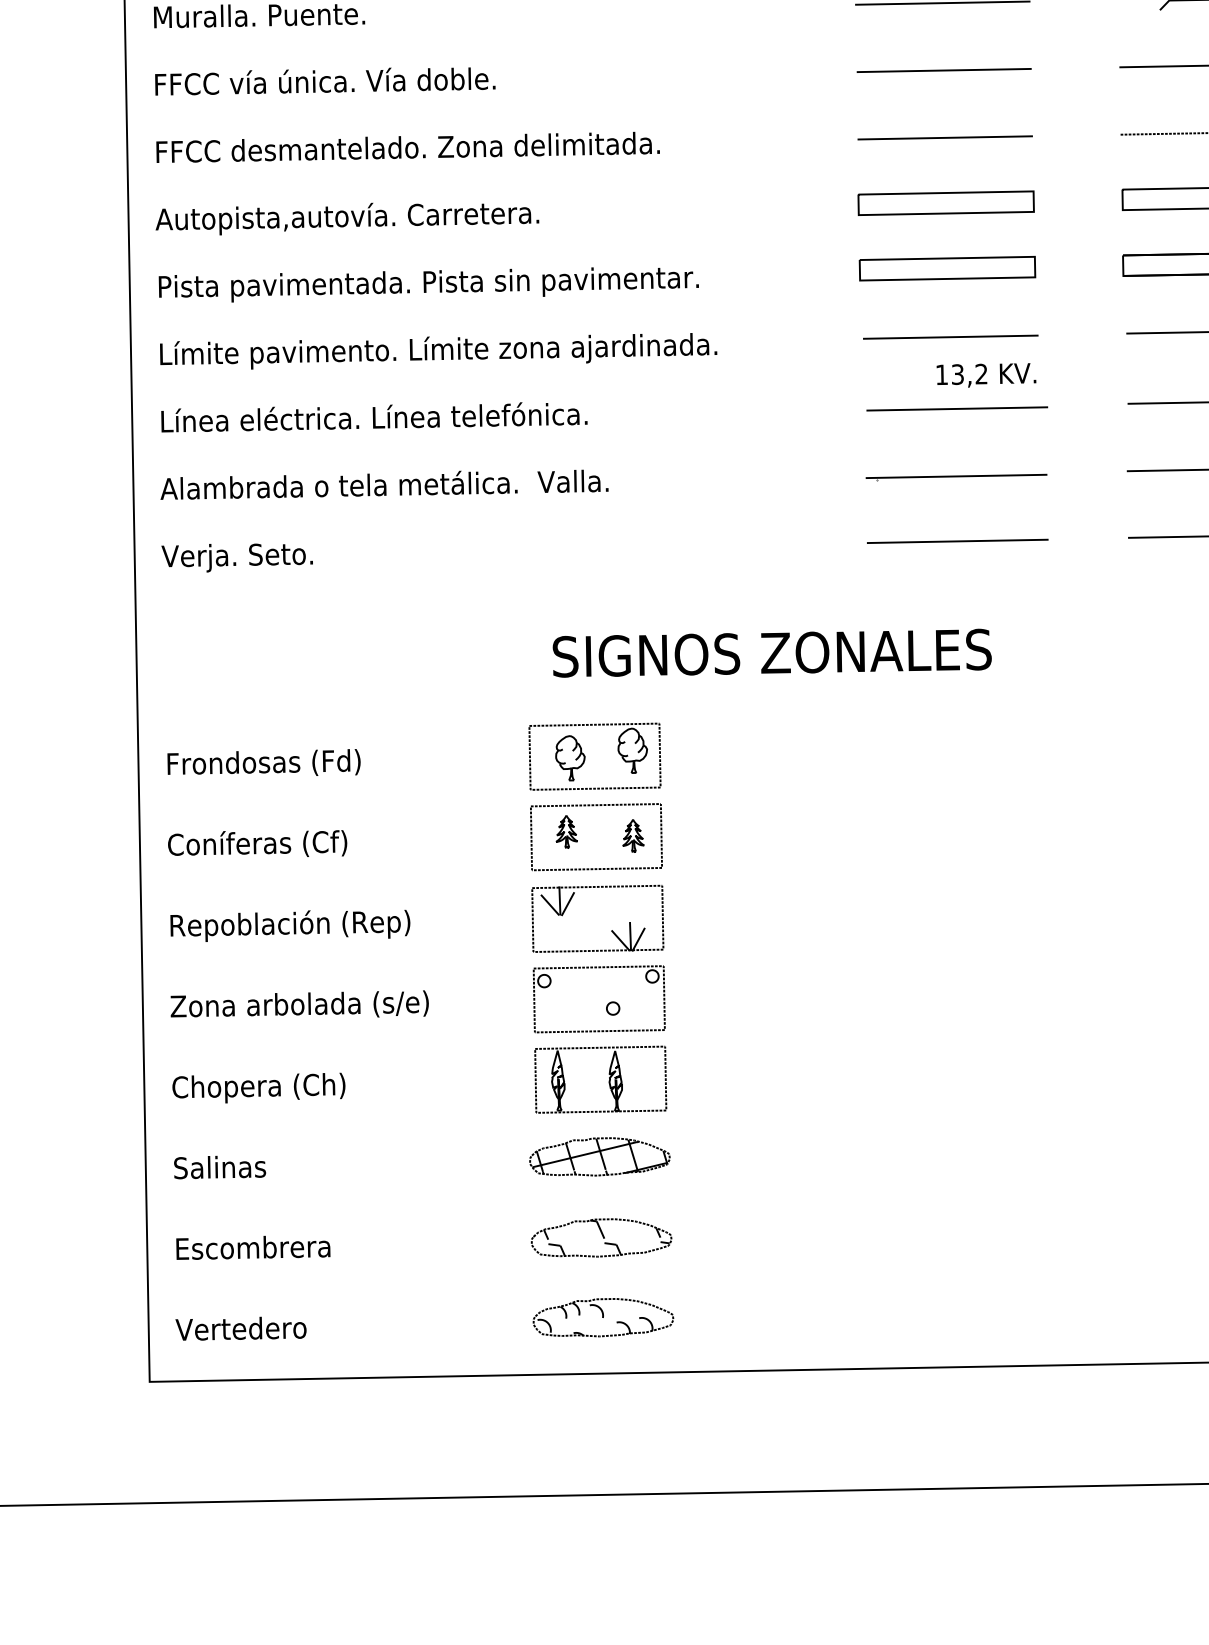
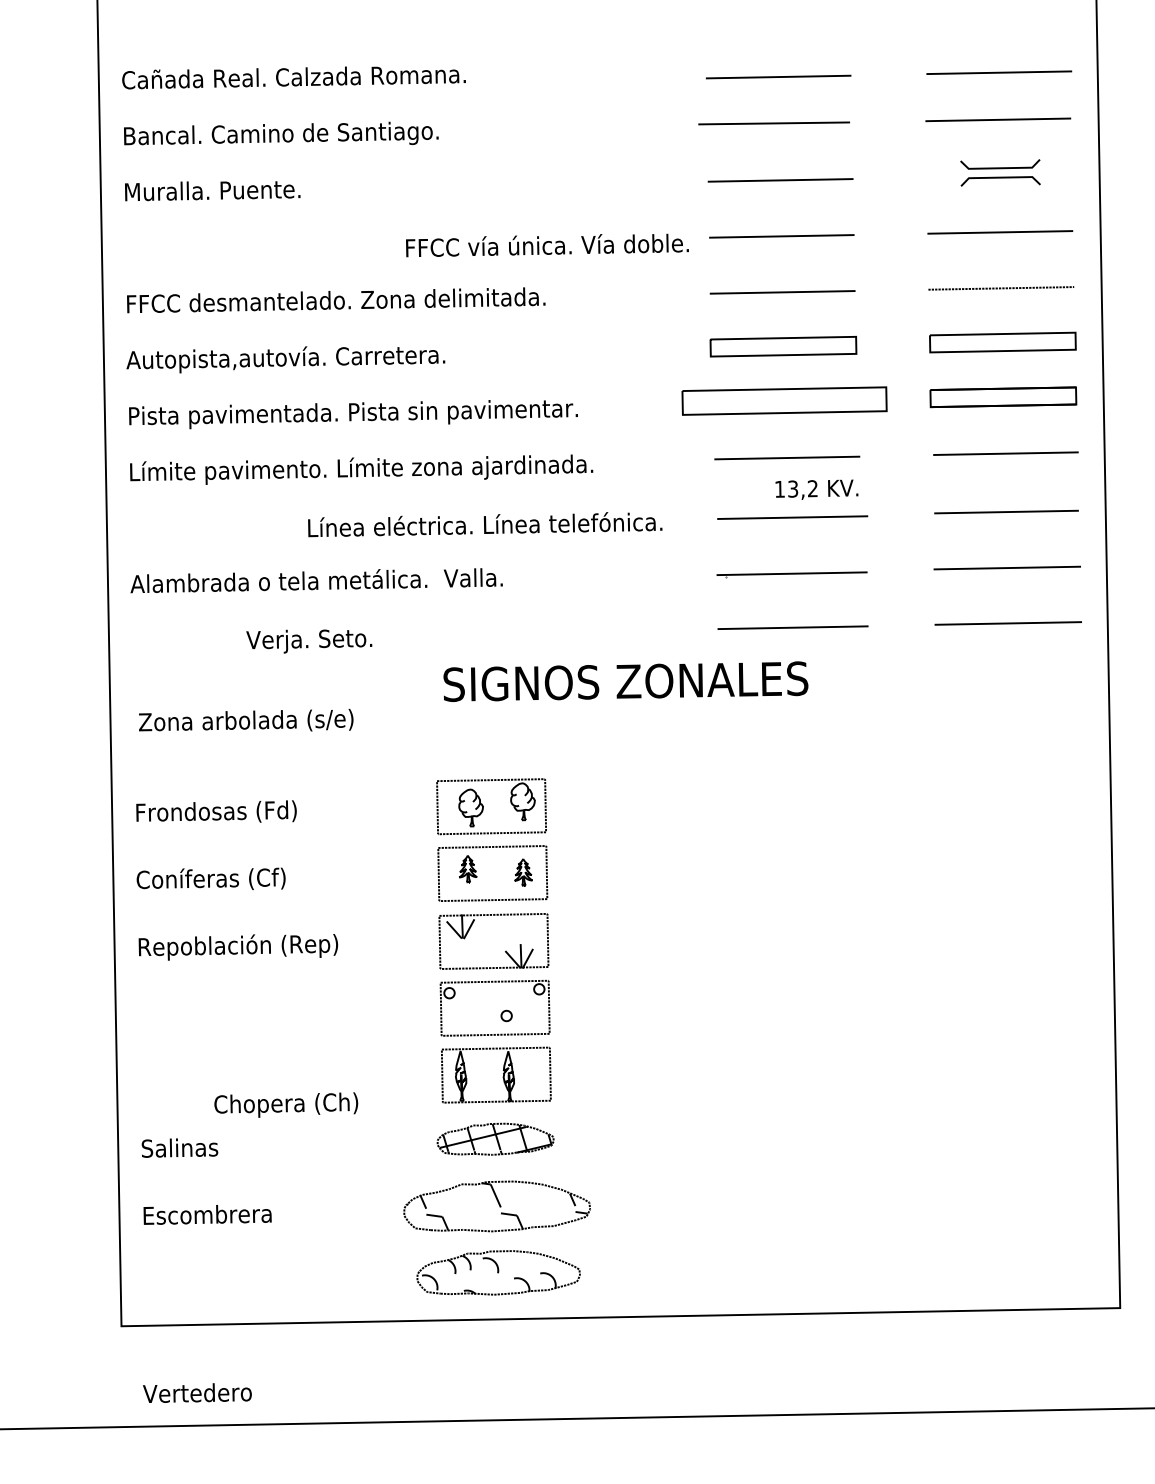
text: (325, 81) -> (547, 245), moved
part: (947, 267) -> (784, 400), size x1.4
text: (374, 417) -> (485, 524), moved
text: (237, 557) -> (309, 641), moved
text: (771, 653) -> (625, 681), moved
text: (300, 1004) -> (246, 720), moved
text: (259, 1087) -> (286, 1104), moved
part: (600, 1237) -> (496, 1206), size x1.6
part: (603, 1317) -> (498, 1272), size x1.4
text: (241, 1328) -> (197, 1392), moved

